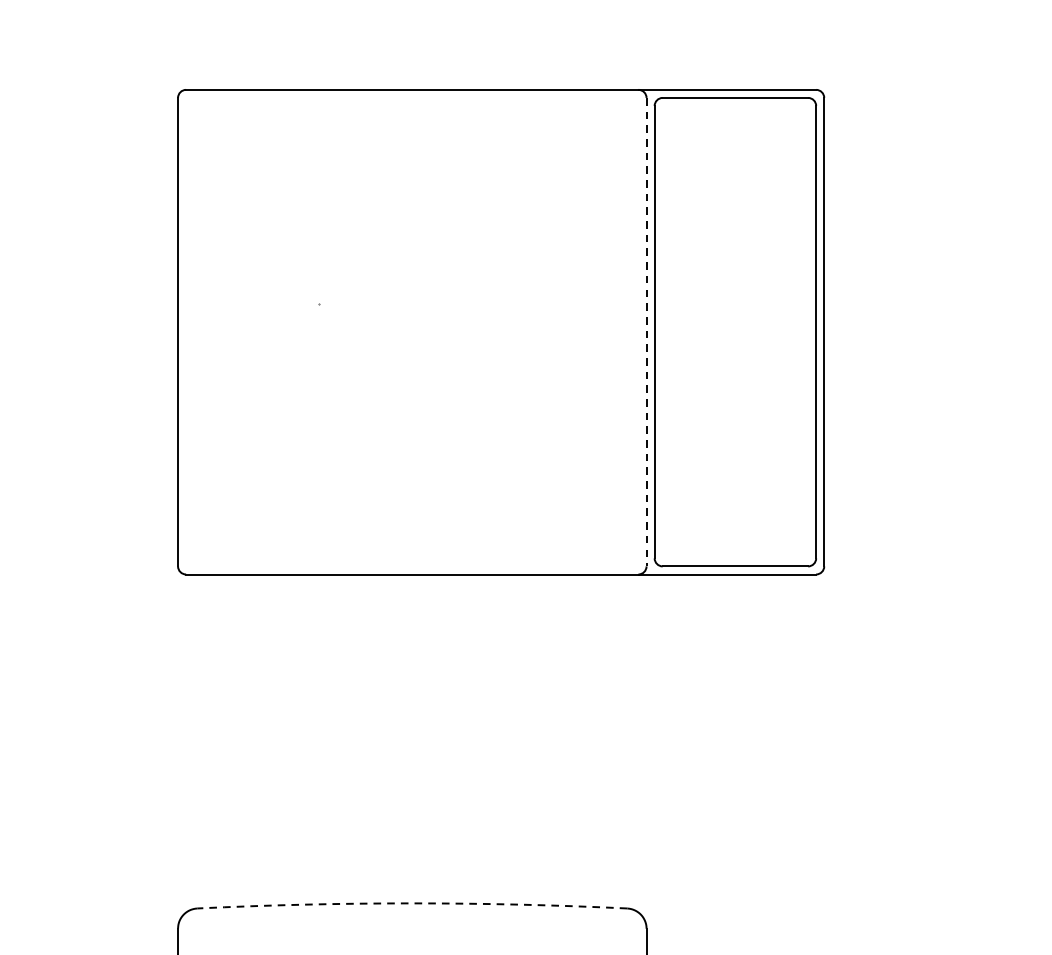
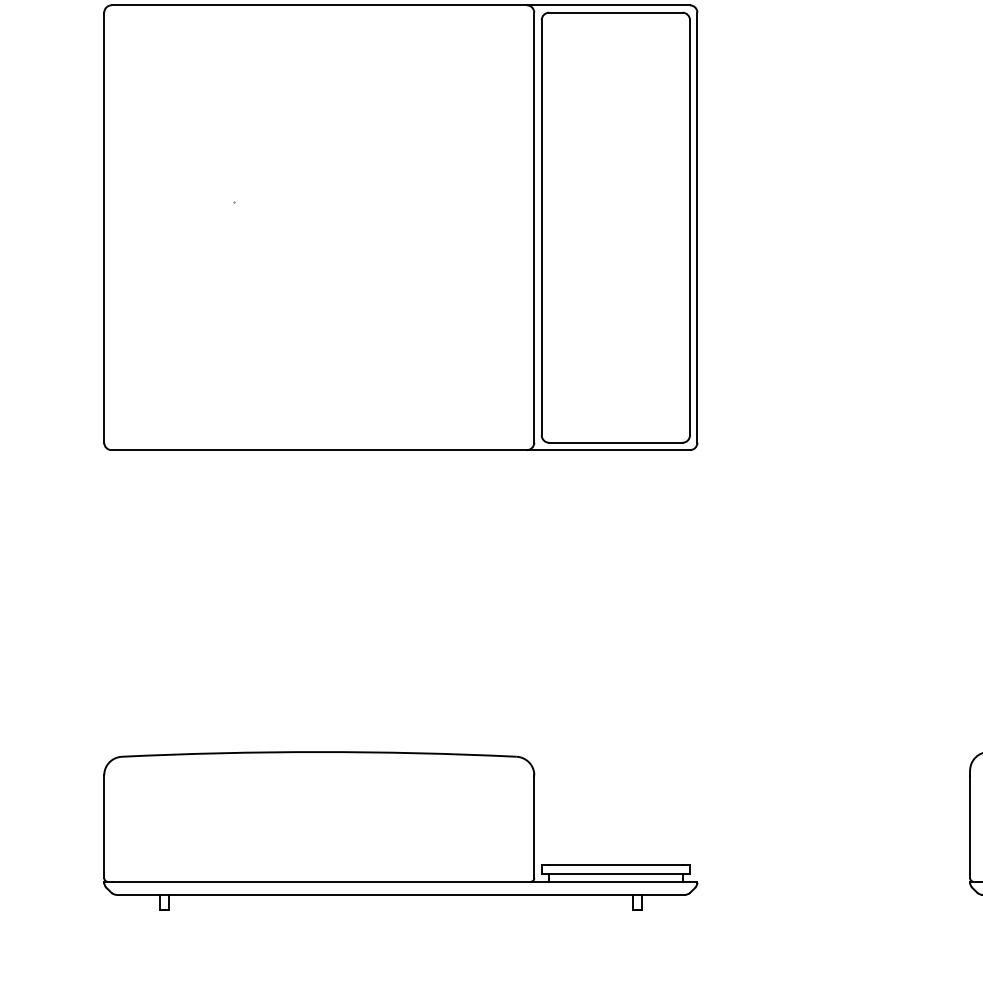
line: (646, 332) -> (534, 228), dashed -> solid
arc: (412, 903) -> (319, 752), dashed -> solid

